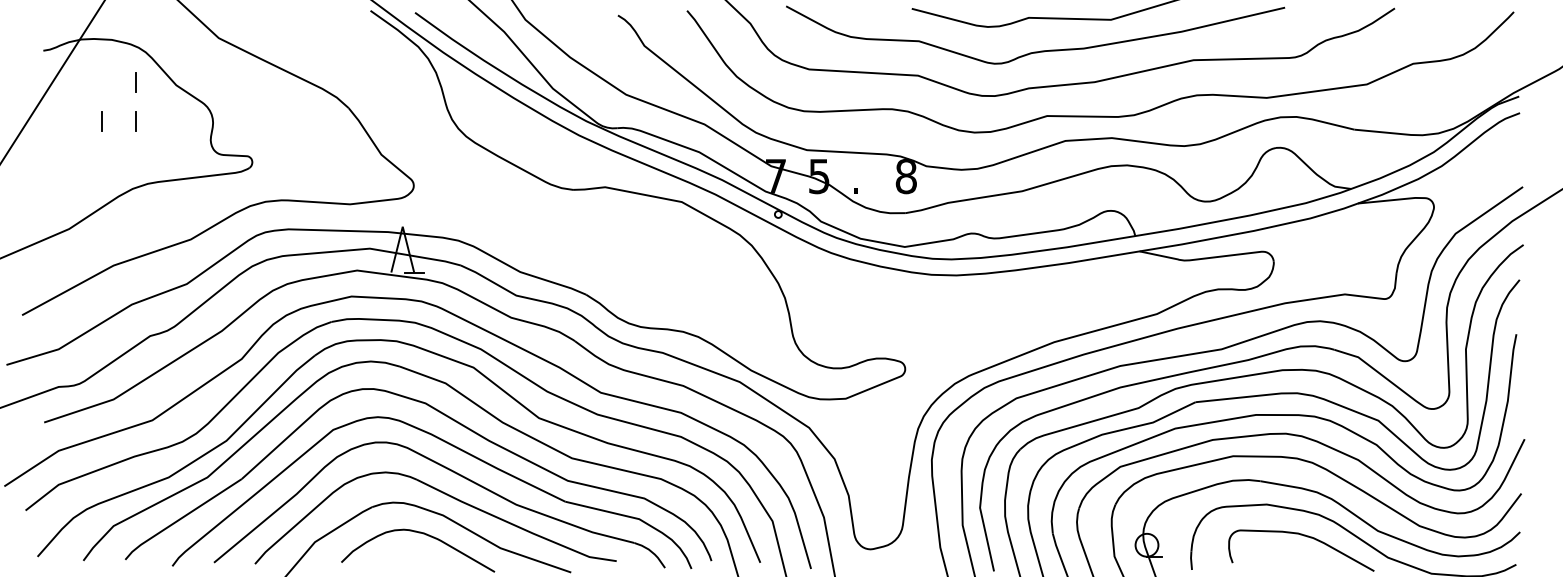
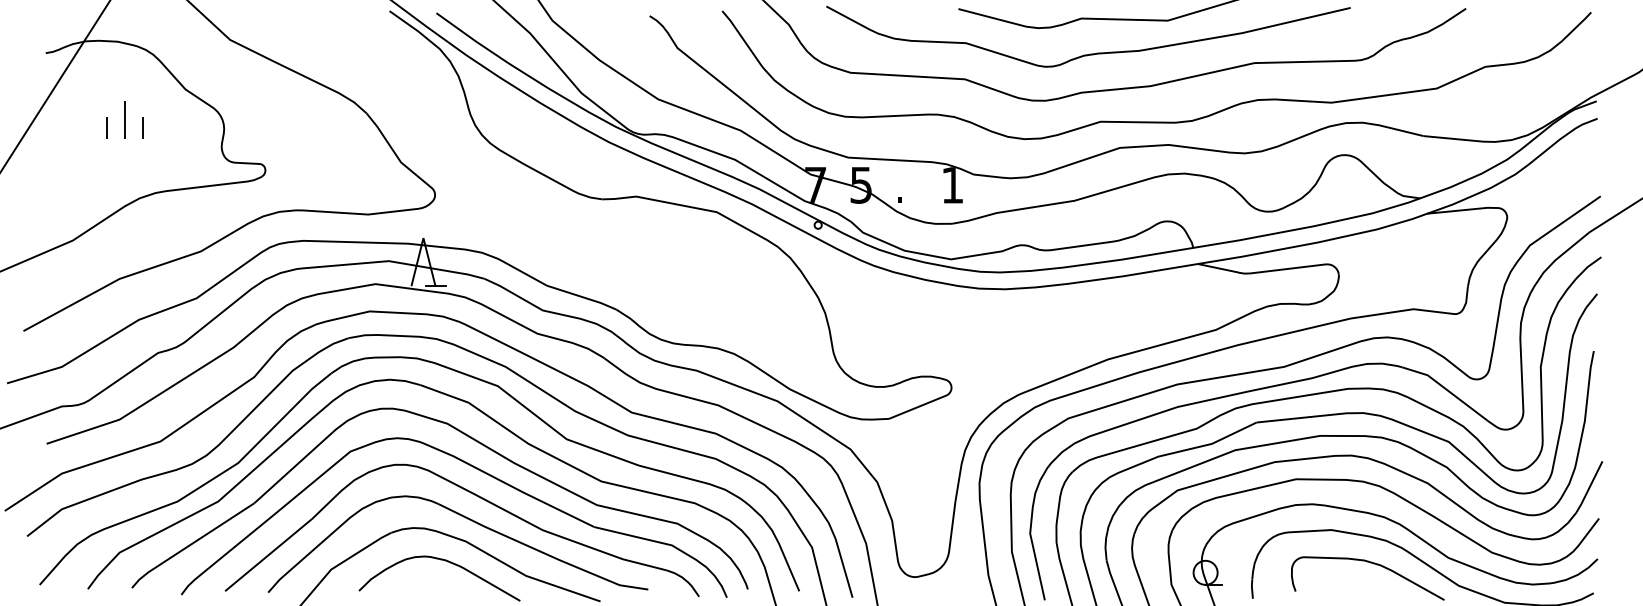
line: (135, 82) -> (142, 86), removed
line: (118, 113) -> (124, 119), added
text: (905, 176) -> (951, 185), 8 -> 1

